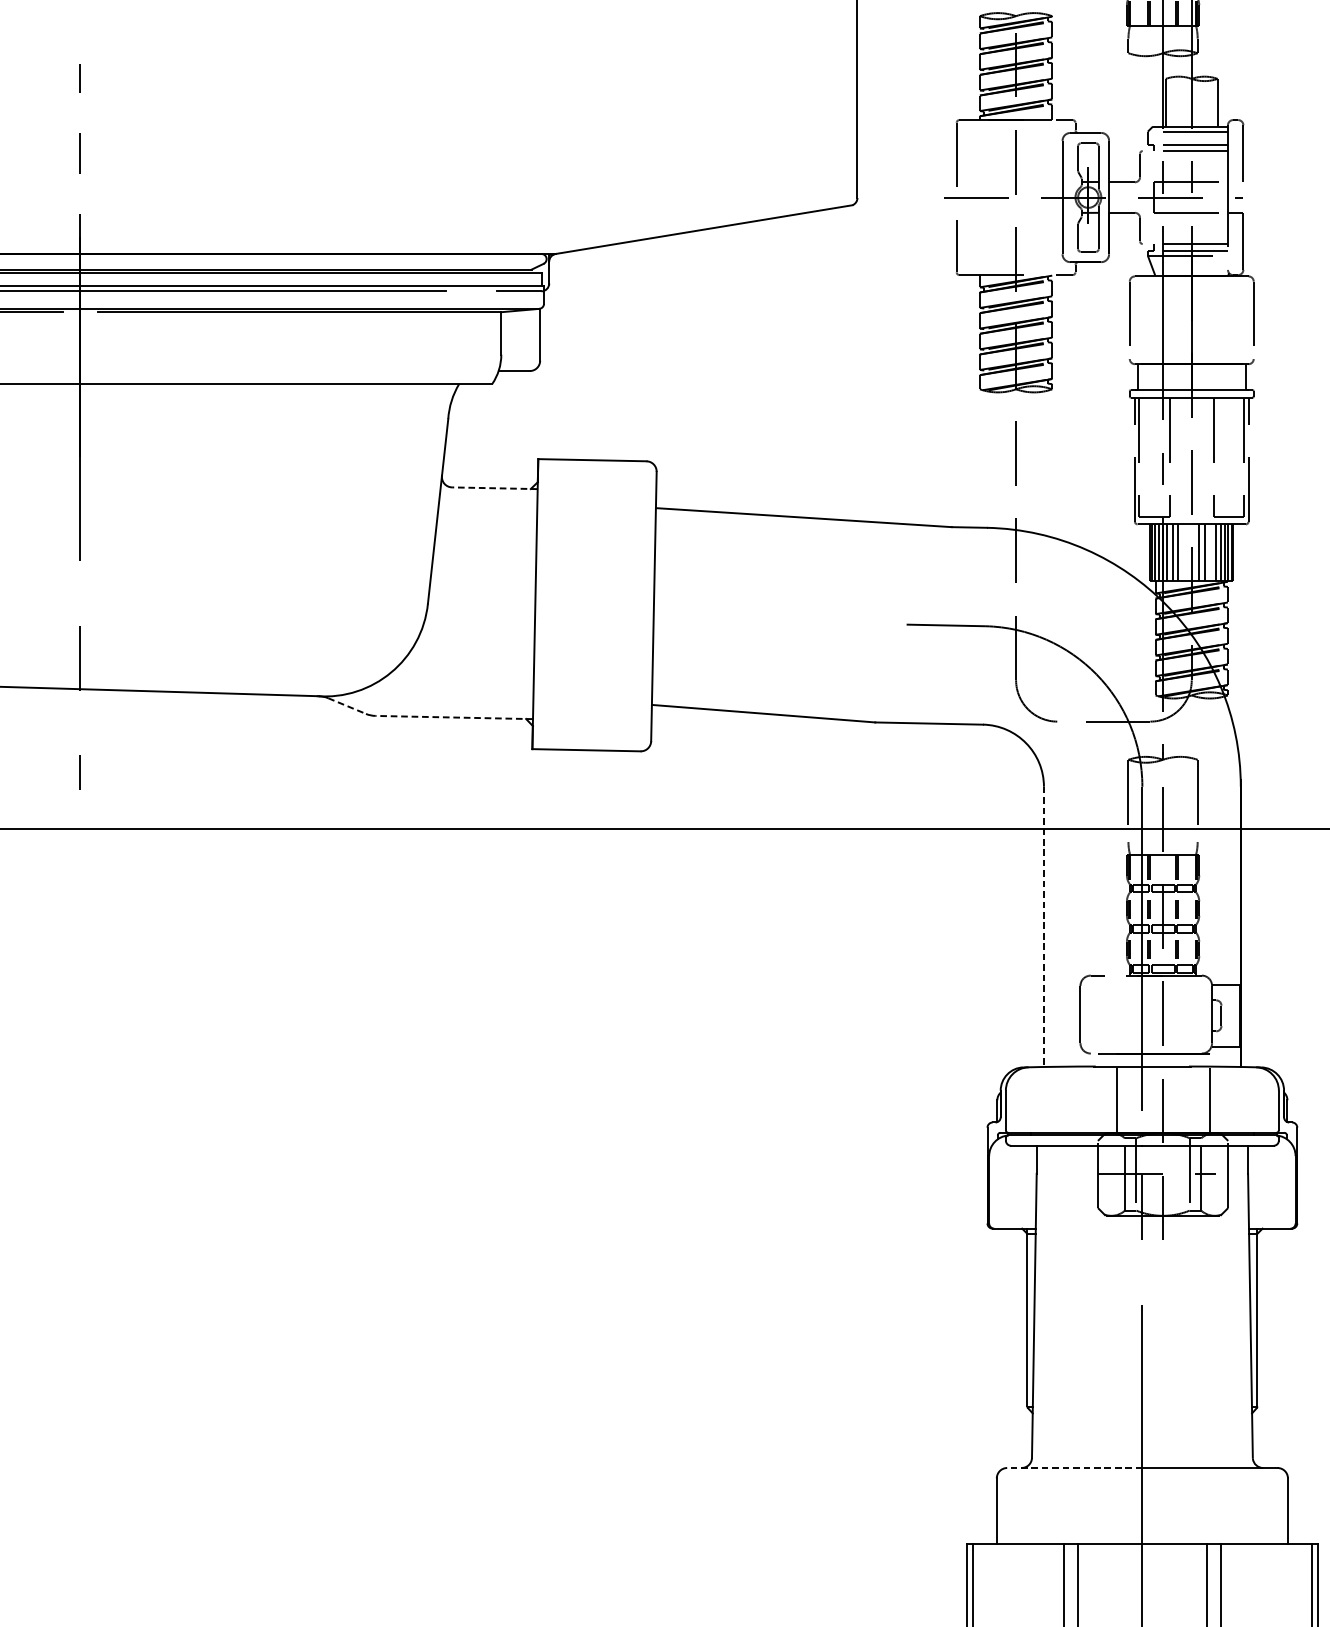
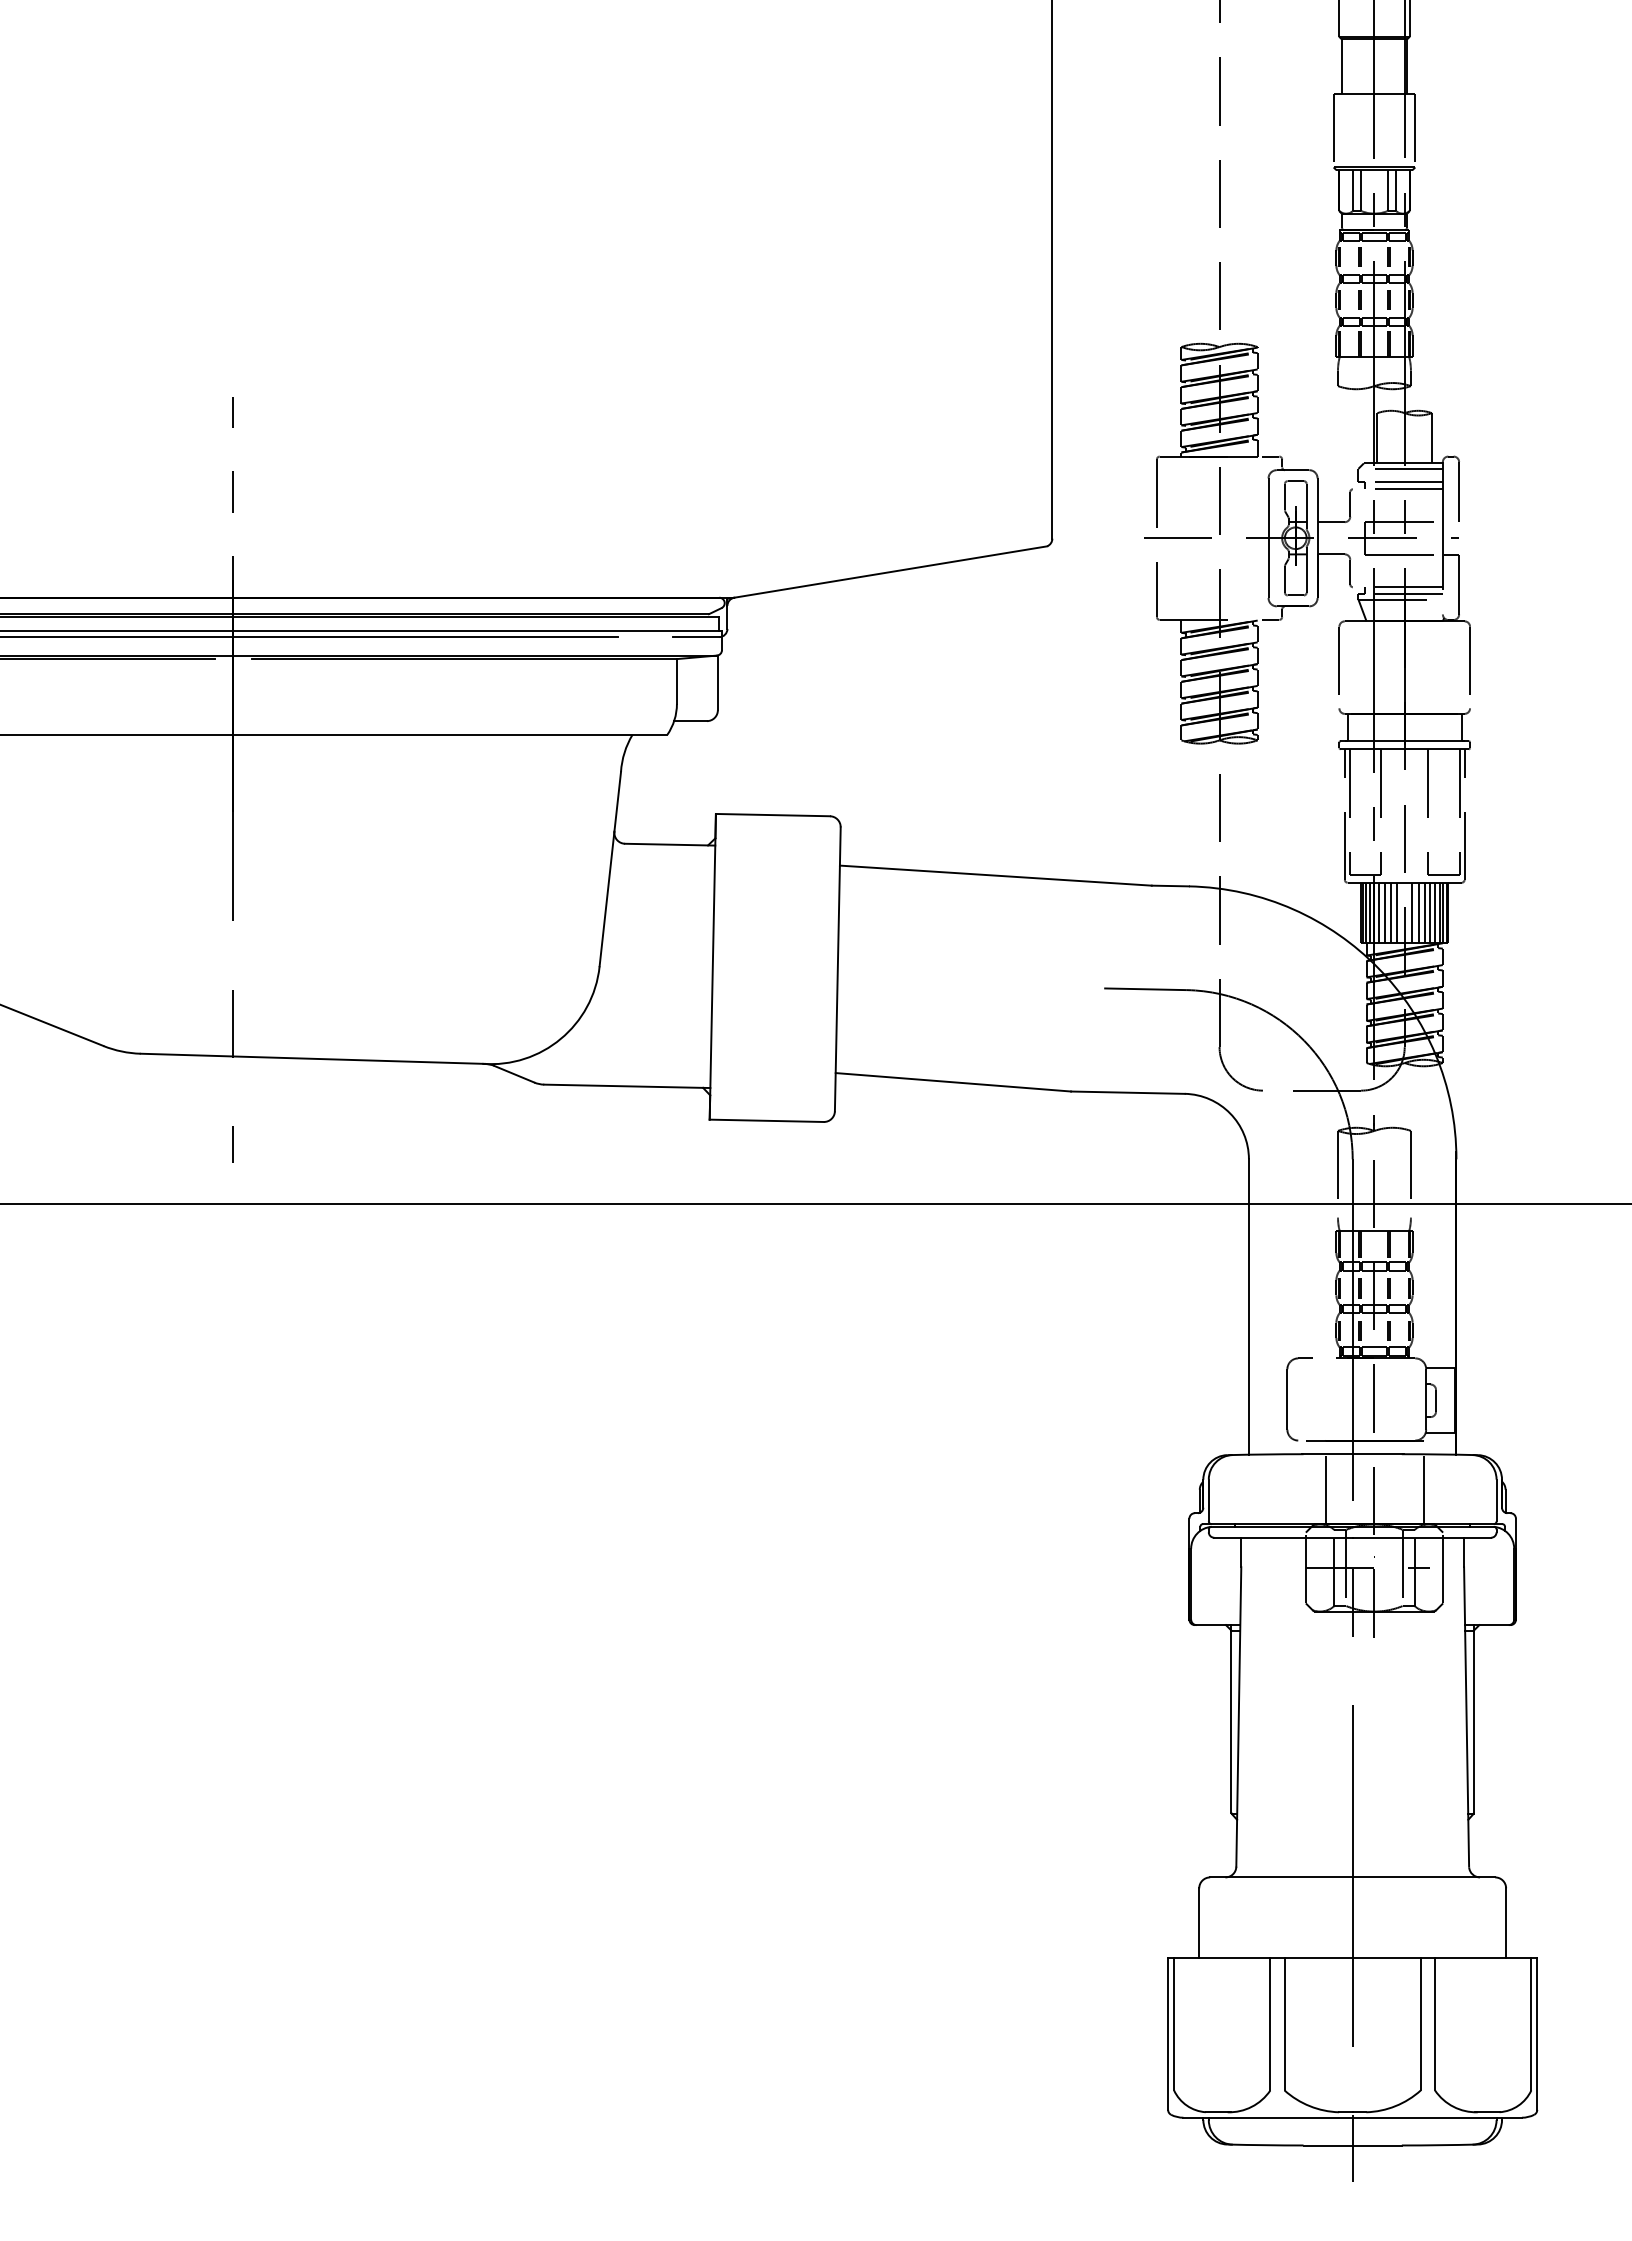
line: (494, 488) -> (669, 844), dashed -> solid
line: (1184, 552) -> (1397, 912), added
line: (1210, 552) -> (1424, 912), added
line: (347, 706) -> (514, 1074), dashed -> solid
line: (453, 717) -> (626, 1086), dashed -> solid
line: (1043, 927) -> (1248, 1307), dashed -> solid
line: (1073, 1468) -> (1280, 1877), dashed -> solid

